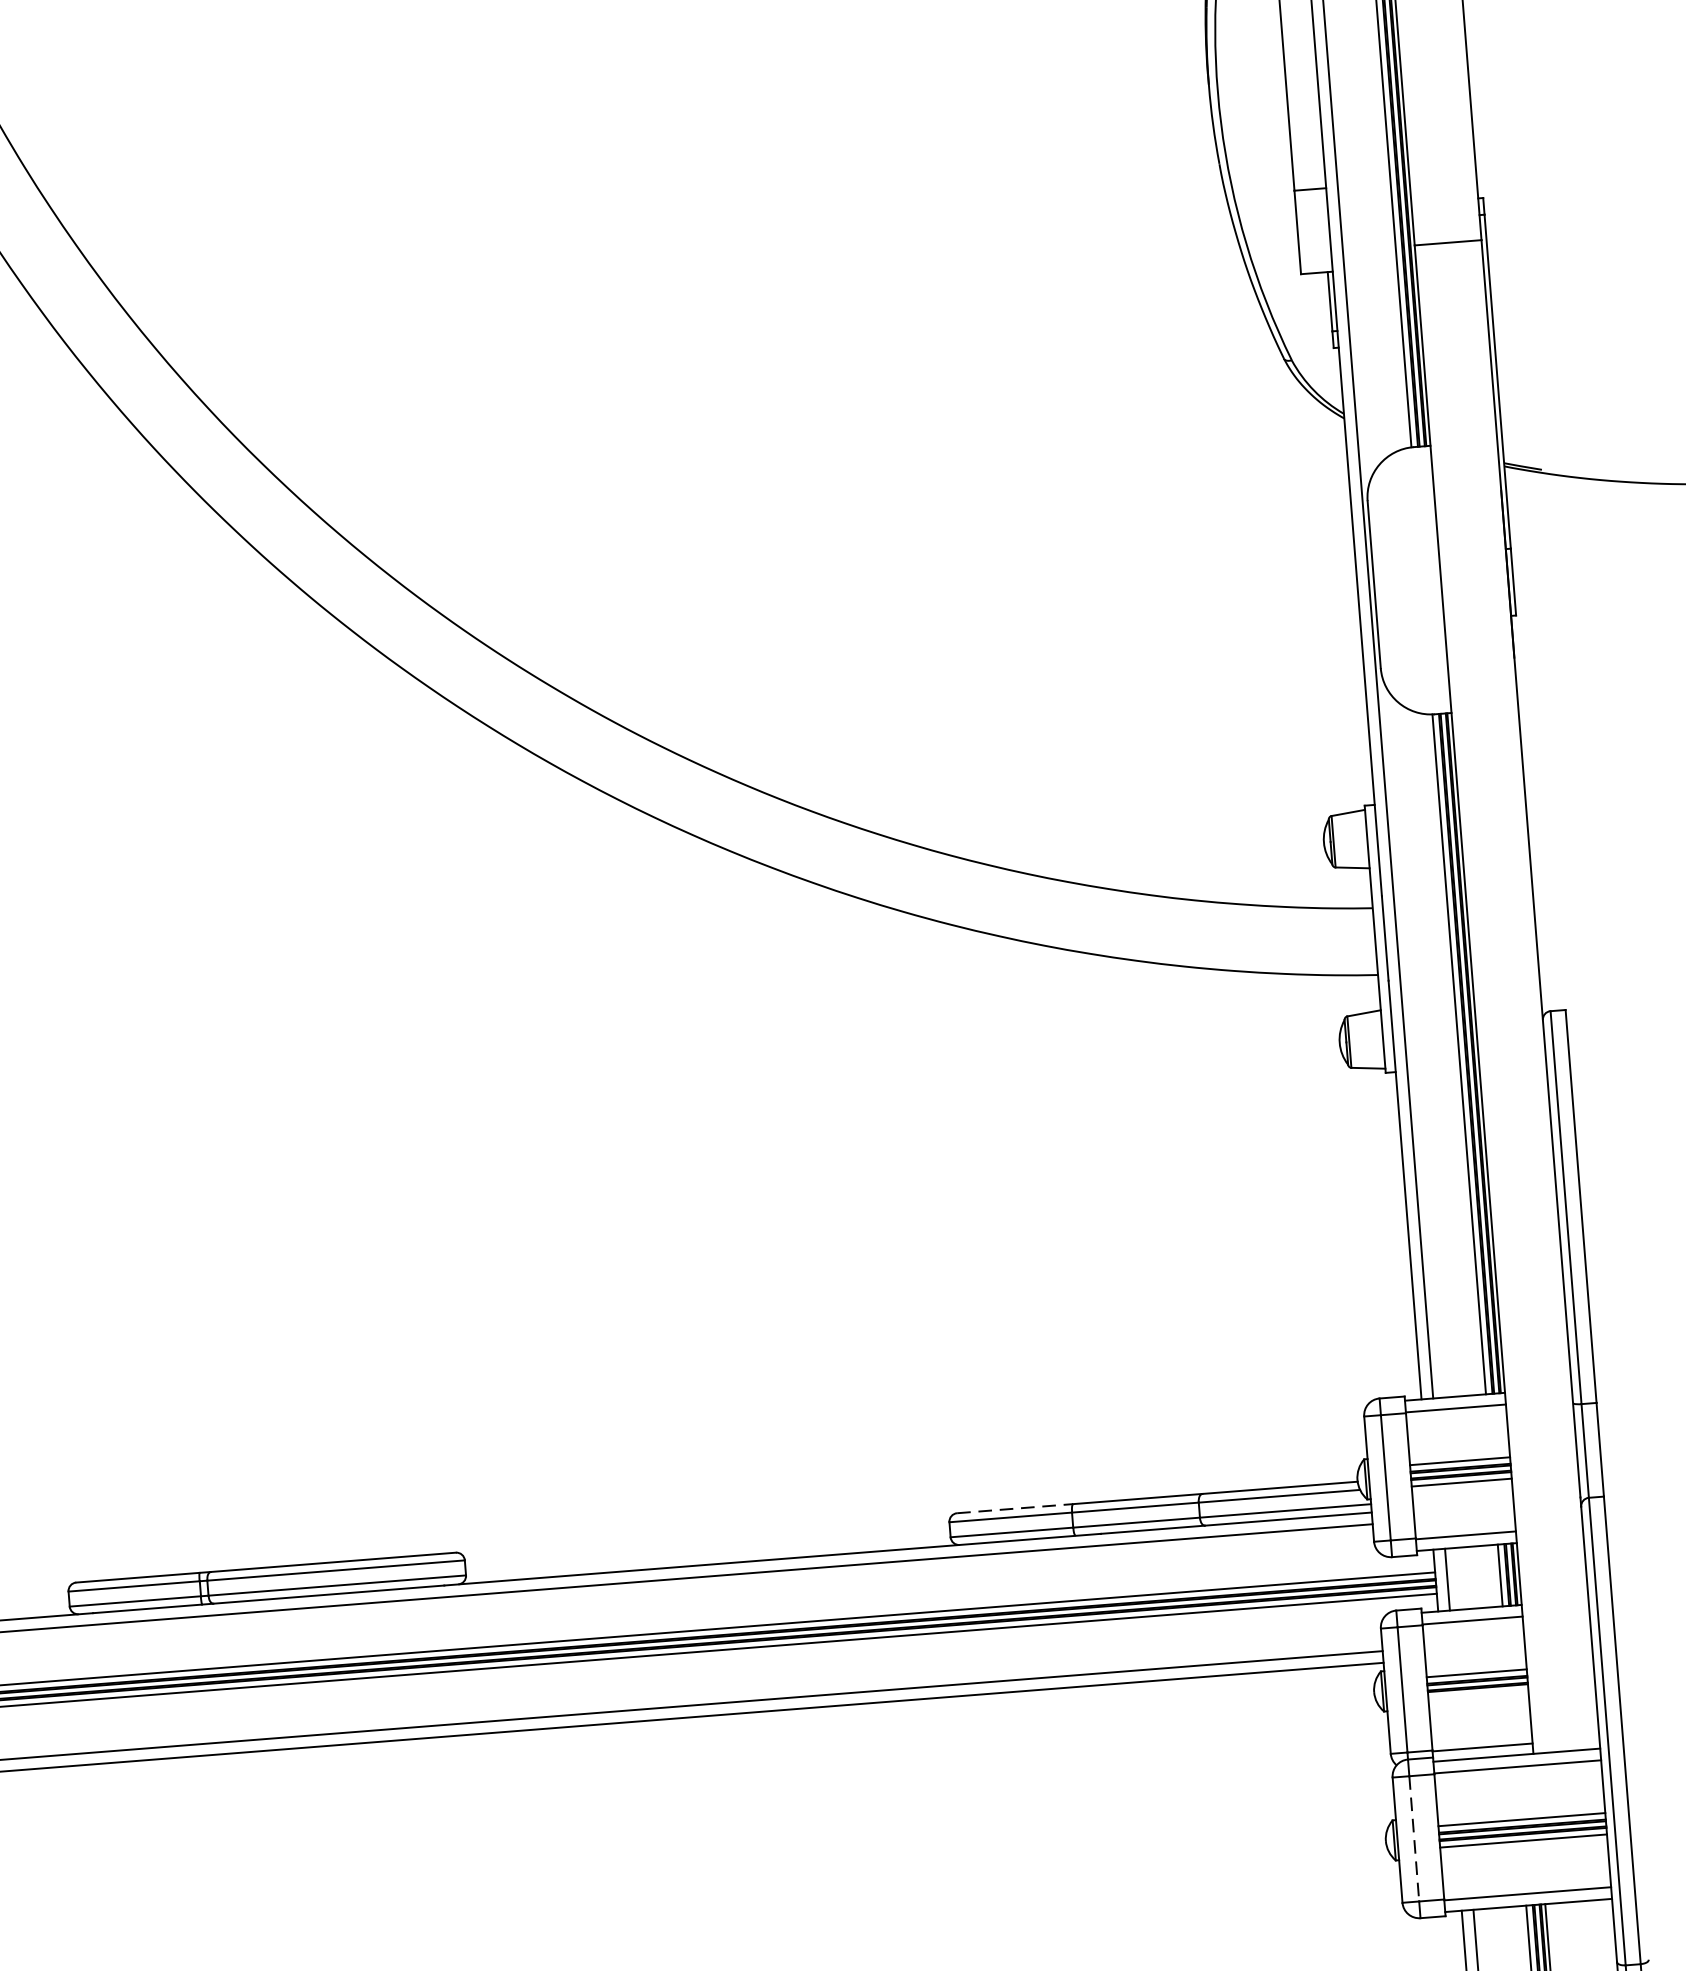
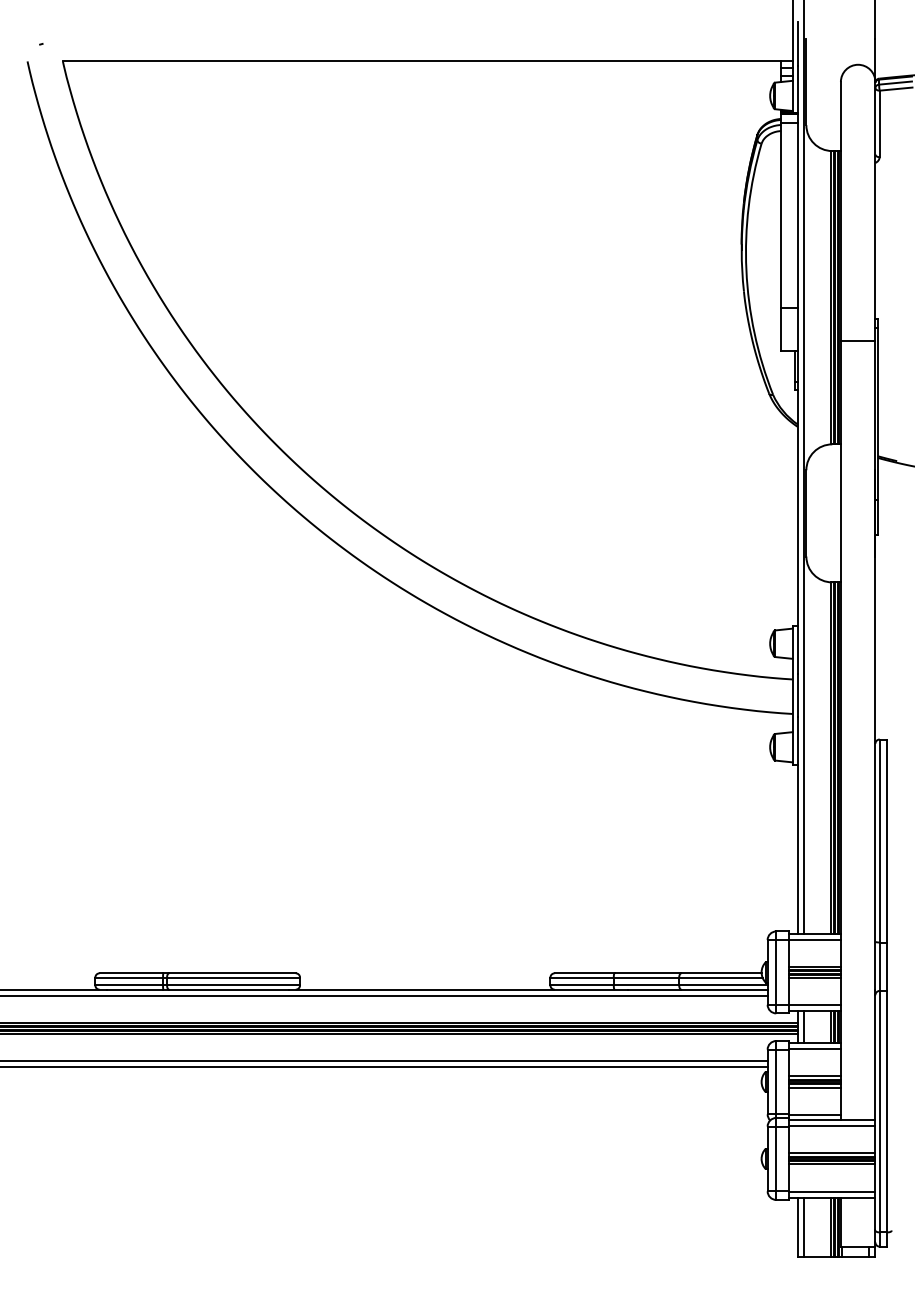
line: (1014, 1509) -> (584, 973), dashed -> solid
line: (1477, 1694) -> (814, 1087), added
line: (1414, 1839) -> (776, 1159), dashed -> solid

